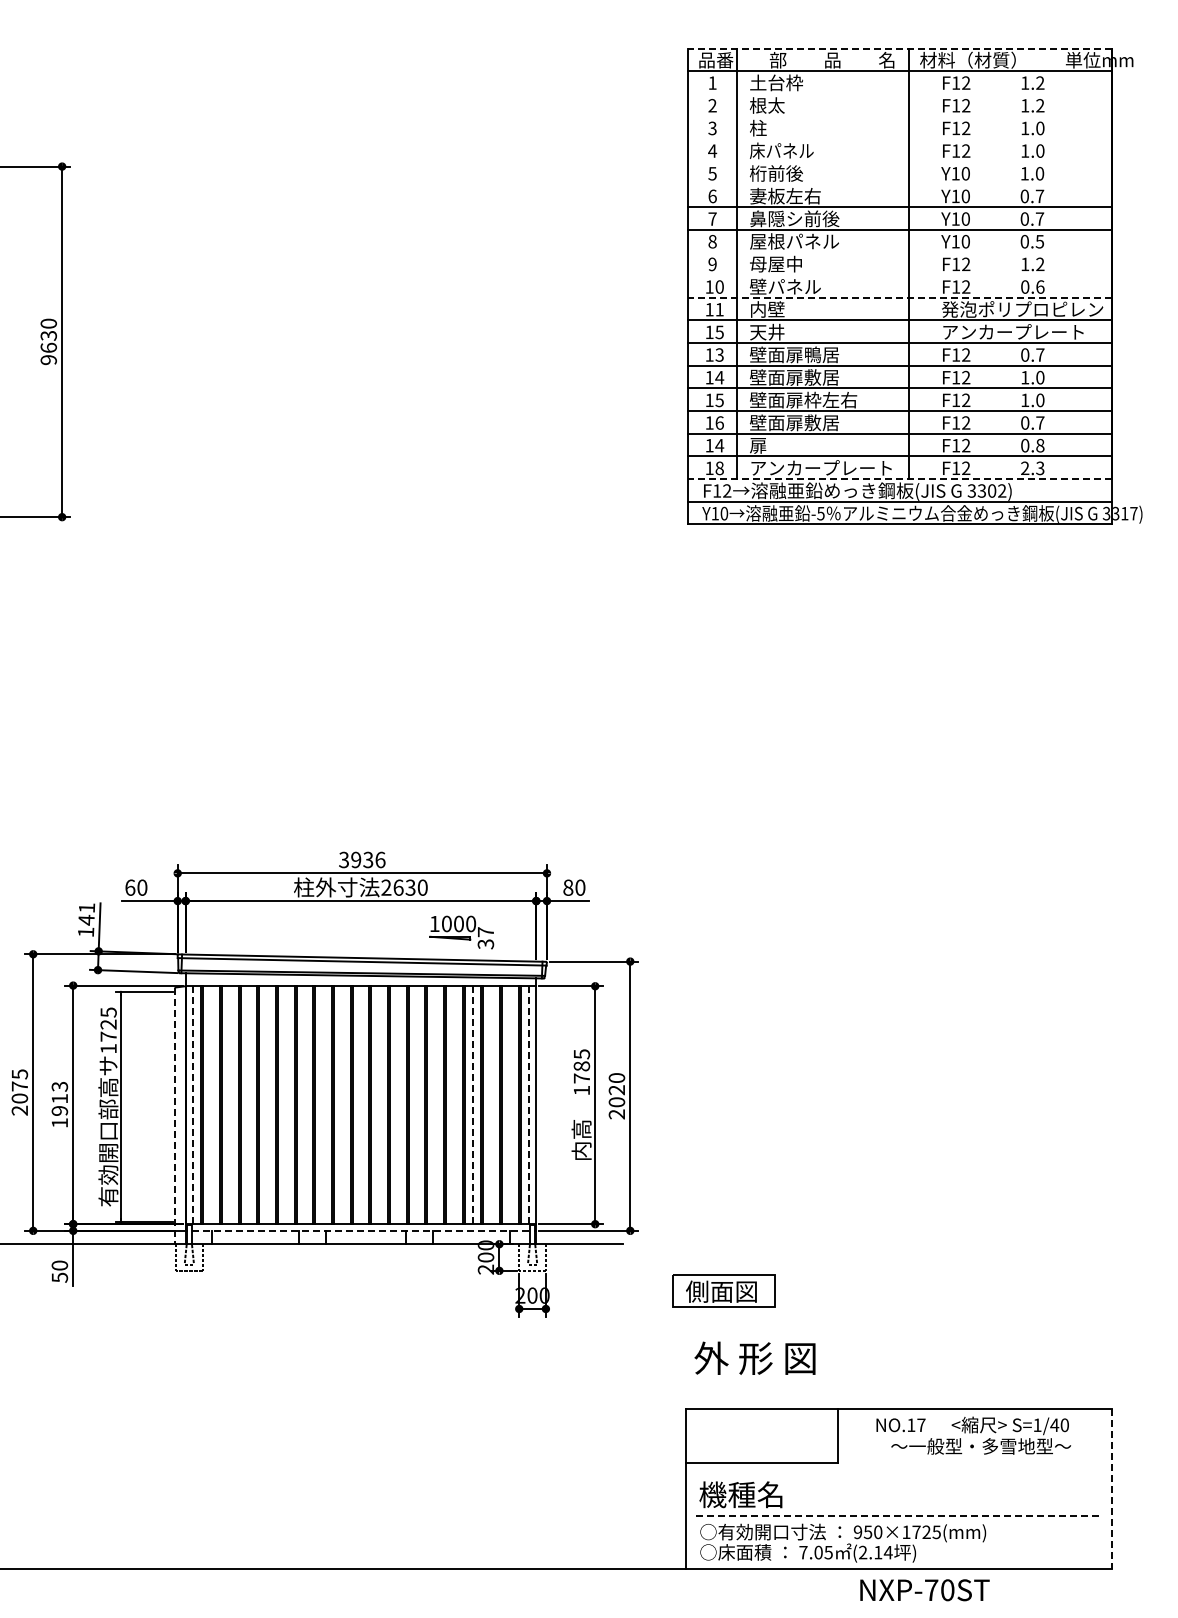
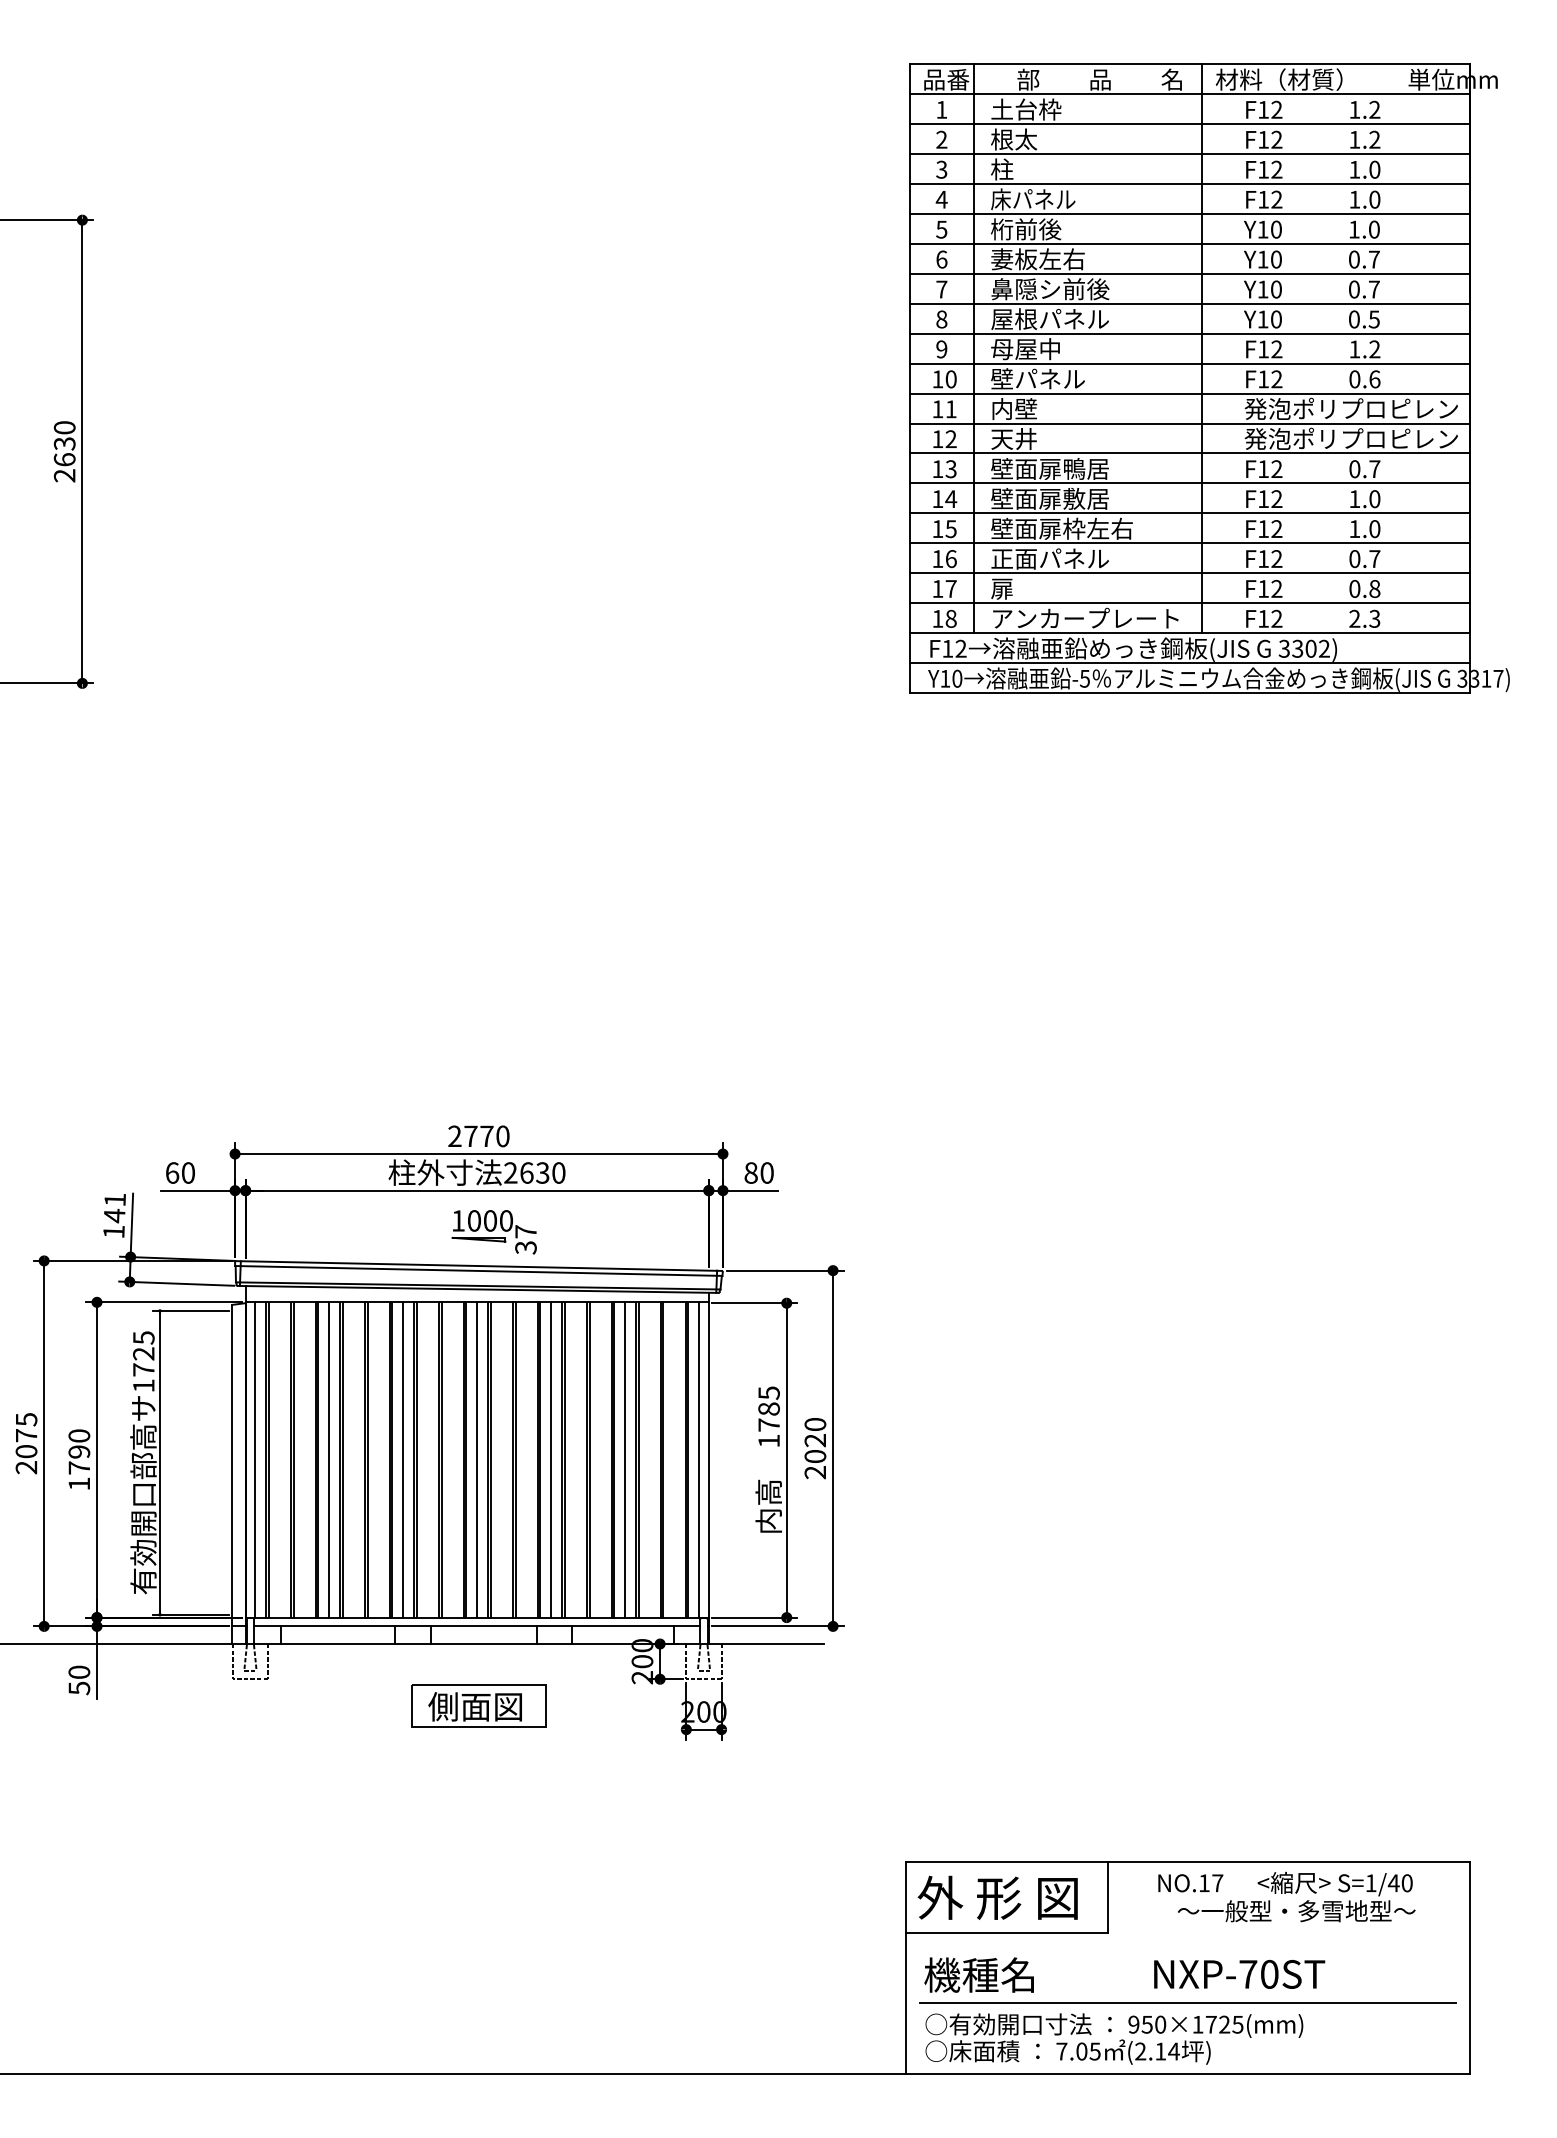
line: (900, 48) -> (1190, 64), dashed -> solid
line: (900, 93) -> (1190, 123), added
line: (900, 116) -> (1190, 153), added
line: (900, 139) -> (1190, 184), added
line: (900, 161) -> (1190, 213), added
line: (900, 184) -> (1190, 243), added
line: (900, 252) -> (1190, 333), added
line: (900, 275) -> (1190, 364), added
line: (900, 297) -> (1190, 393), dashed -> solid
text: (1022, 331) -> (1351, 438), アンカープレート -> 発泡ポリプロピレン
text: (719, 332) -> (950, 439), 15 -> 12
text: (48, 360) -> (64, 476), 9630 -> 2630
text: (794, 422) -> (1050, 558), 壁面扉敷居 -> 正面パネル
text: (719, 445) -> (950, 588), 14 -> 17
line: (900, 479) -> (1190, 633), dashed -> solid
text: (362, 859) -> (479, 1135), 3936 -> 2770
part: (461, 932) -> (493, 1232), moved
text: (59, 1098) -> (78, 1451), 1913 -> 1790
line: (249, 1104) -> (329, 1459), added
line: (304, 1104) -> (402, 1459), added
line: (360, 1104) -> (476, 1459), added
line: (416, 1104) -> (550, 1459), added
line: (193, 1105) -> (255, 1460), dashed -> solid
line: (472, 1105) -> (624, 1460), dashed -> solid
line: (528, 1105) -> (698, 1460), dashed -> solid
line: (175, 1116) -> (232, 1475), dashed -> solid
line: (360, 1230) -> (476, 1625), dashed -> solid
part: (723, 1290) -> (477, 1705), moved
text: (754, 1357) -> (997, 1896), moved
line: (1112, 1489) -> (1470, 1968), dashed -> solid
line: (899, 1516) -> (1188, 2003), dashed -> solid
text: (924, 1590) -> (1238, 1974), moved

